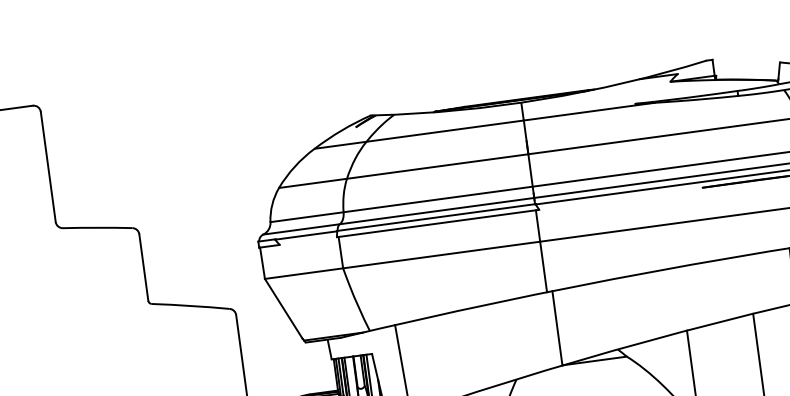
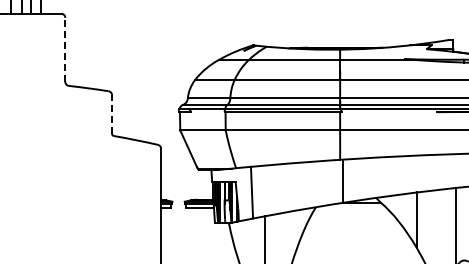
line: (48, 166) -> (65, 49), solid -> dashed
line: (144, 267) -> (112, 114), solid -> dashed

